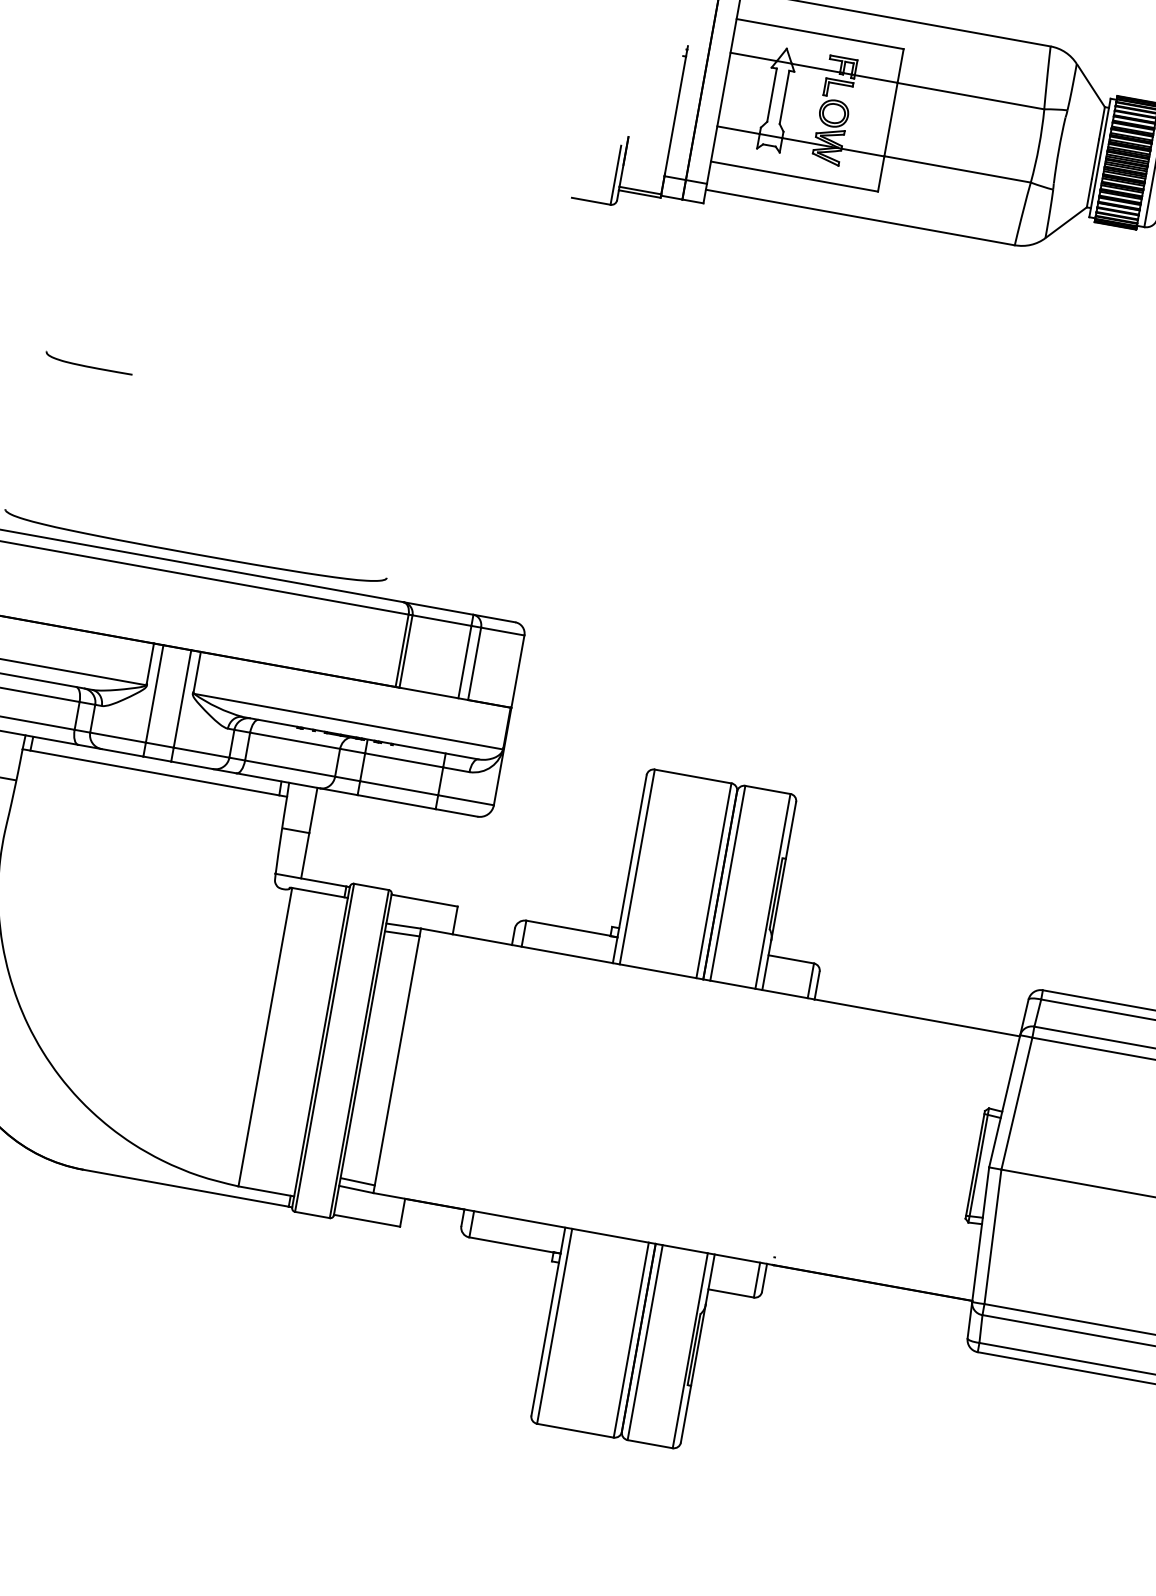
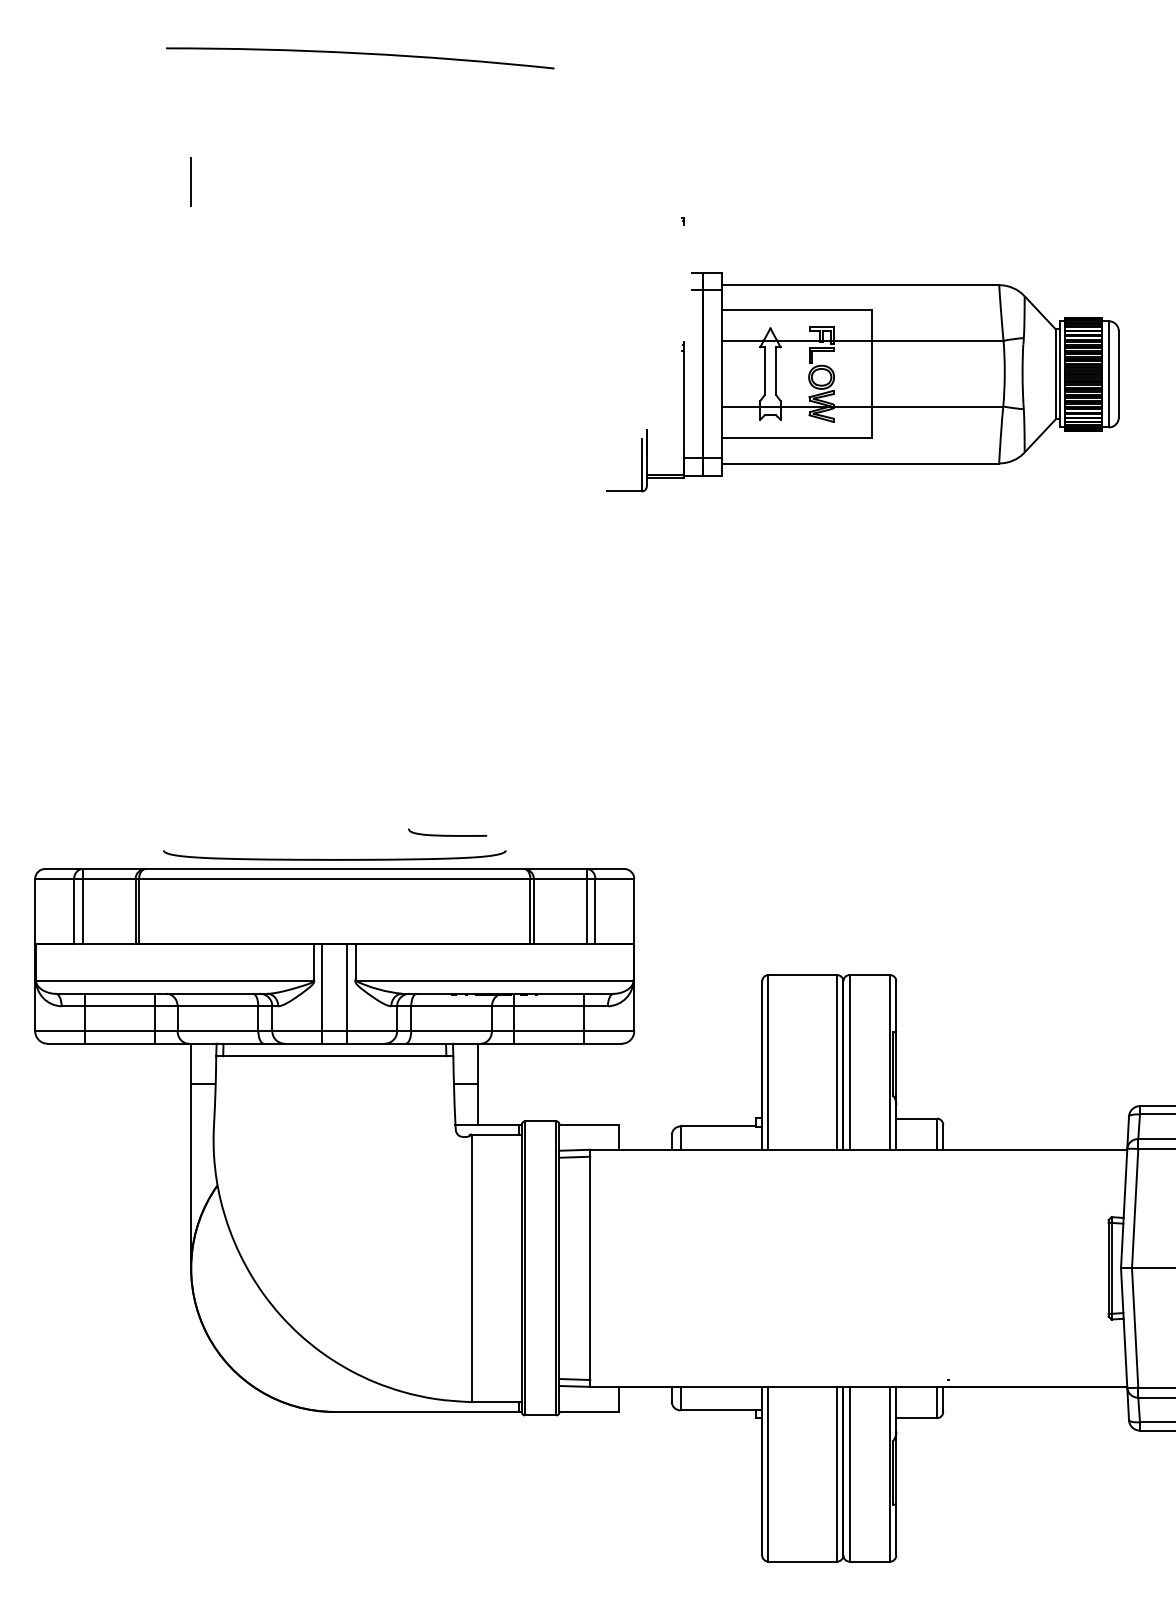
part: (88, 363) -> (447, 832), moved

